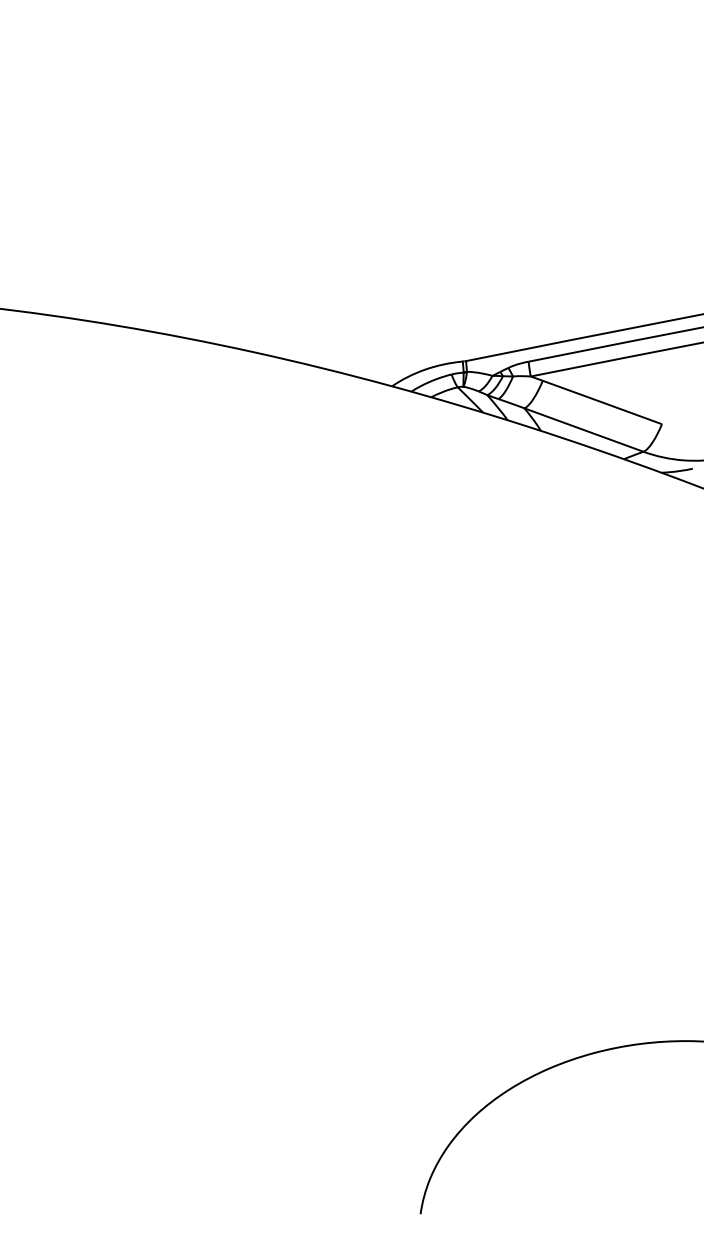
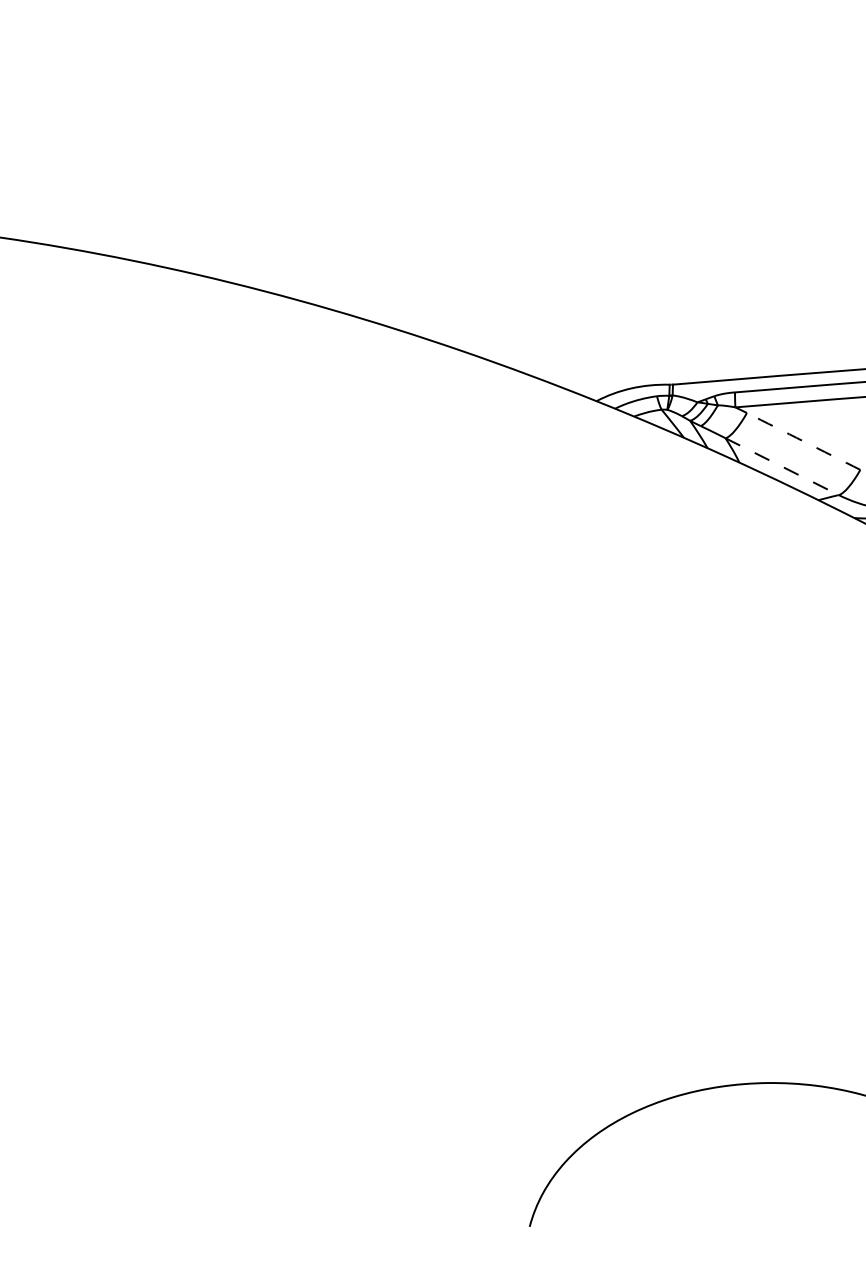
arc: (602, 402) -> (803, 441), solid -> dashed
line: (584, 429) -> (782, 466), solid -> dashed

